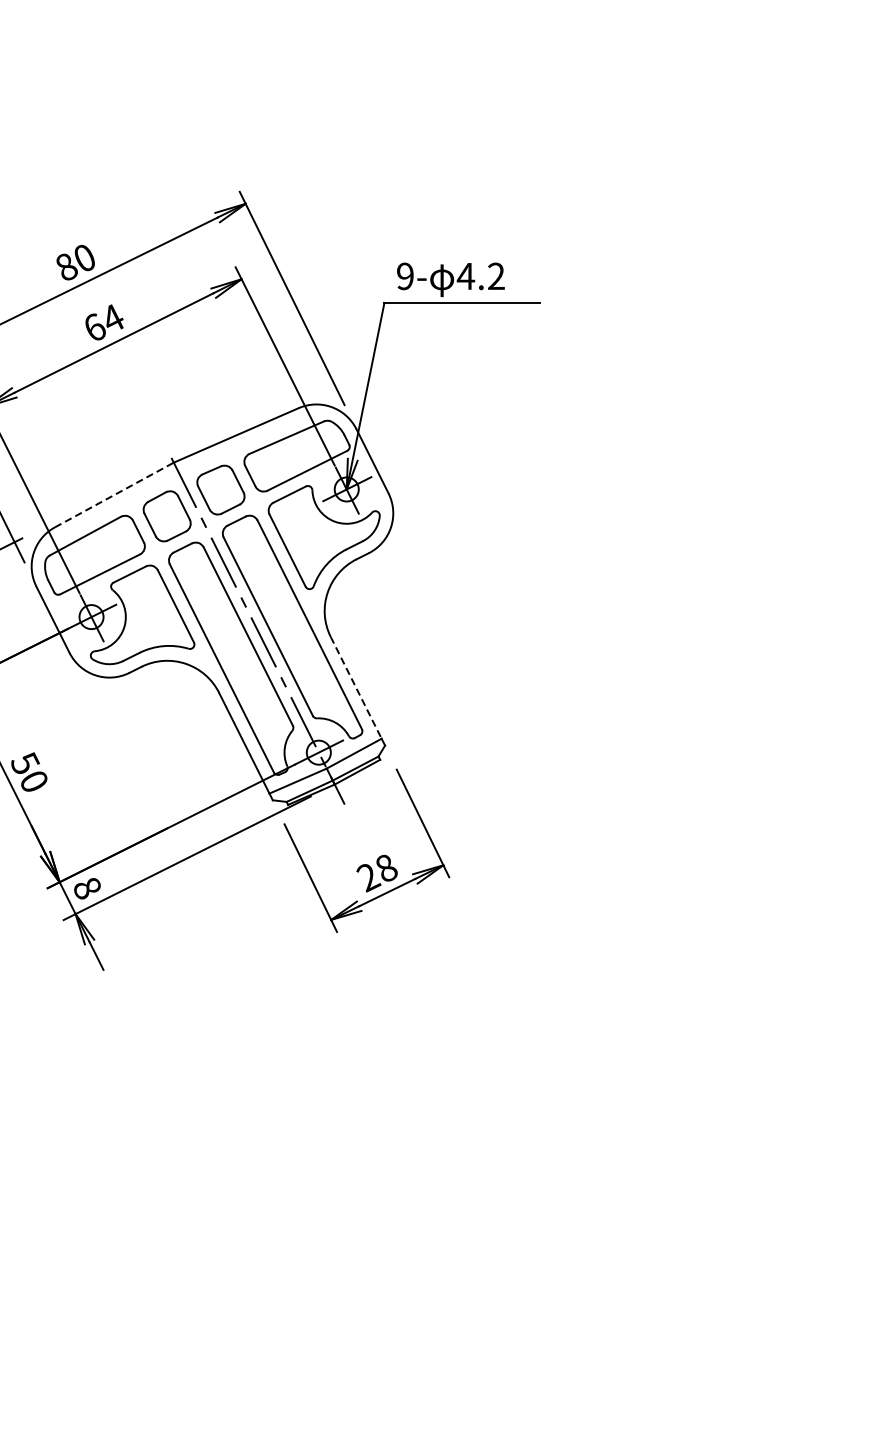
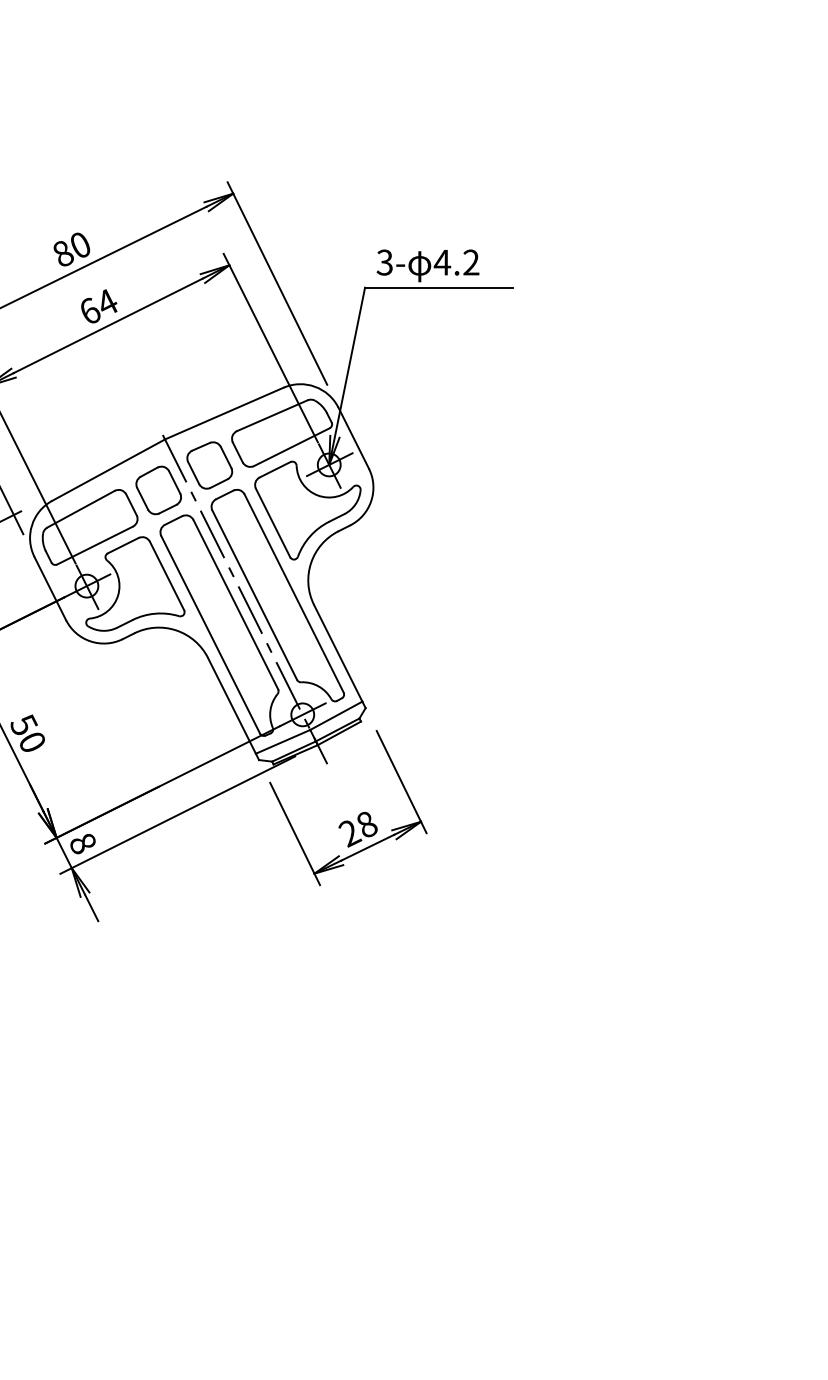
text: (404, 276) -> (384, 262), 9- -> 3-
line: (115, 494) -> (109, 469), dashed -> solid
line: (356, 688) -> (338, 653), dashed -> solid

